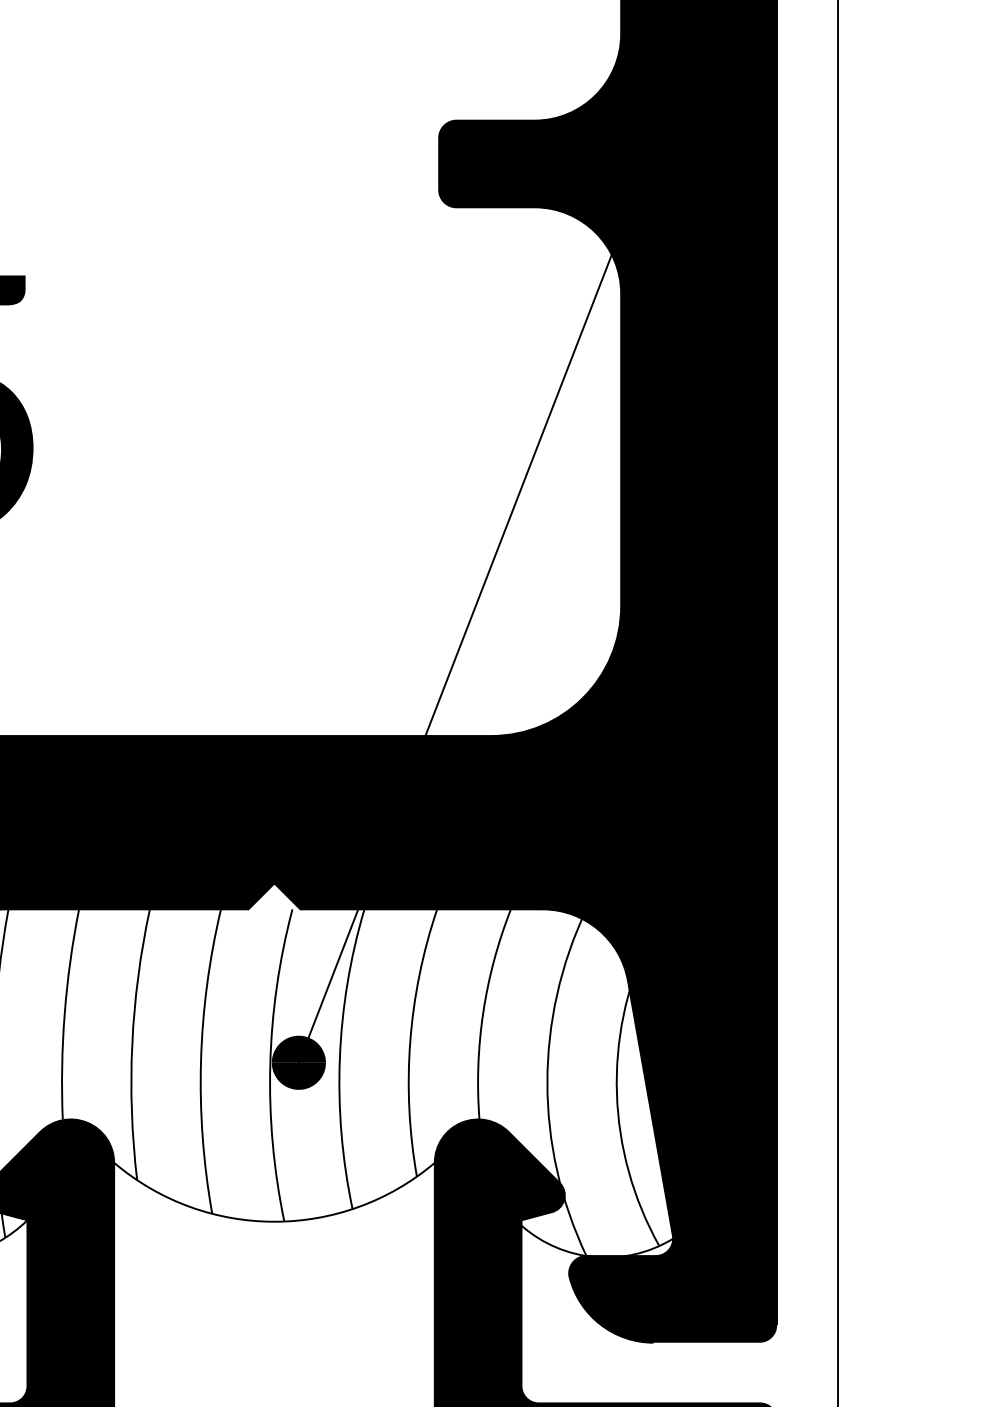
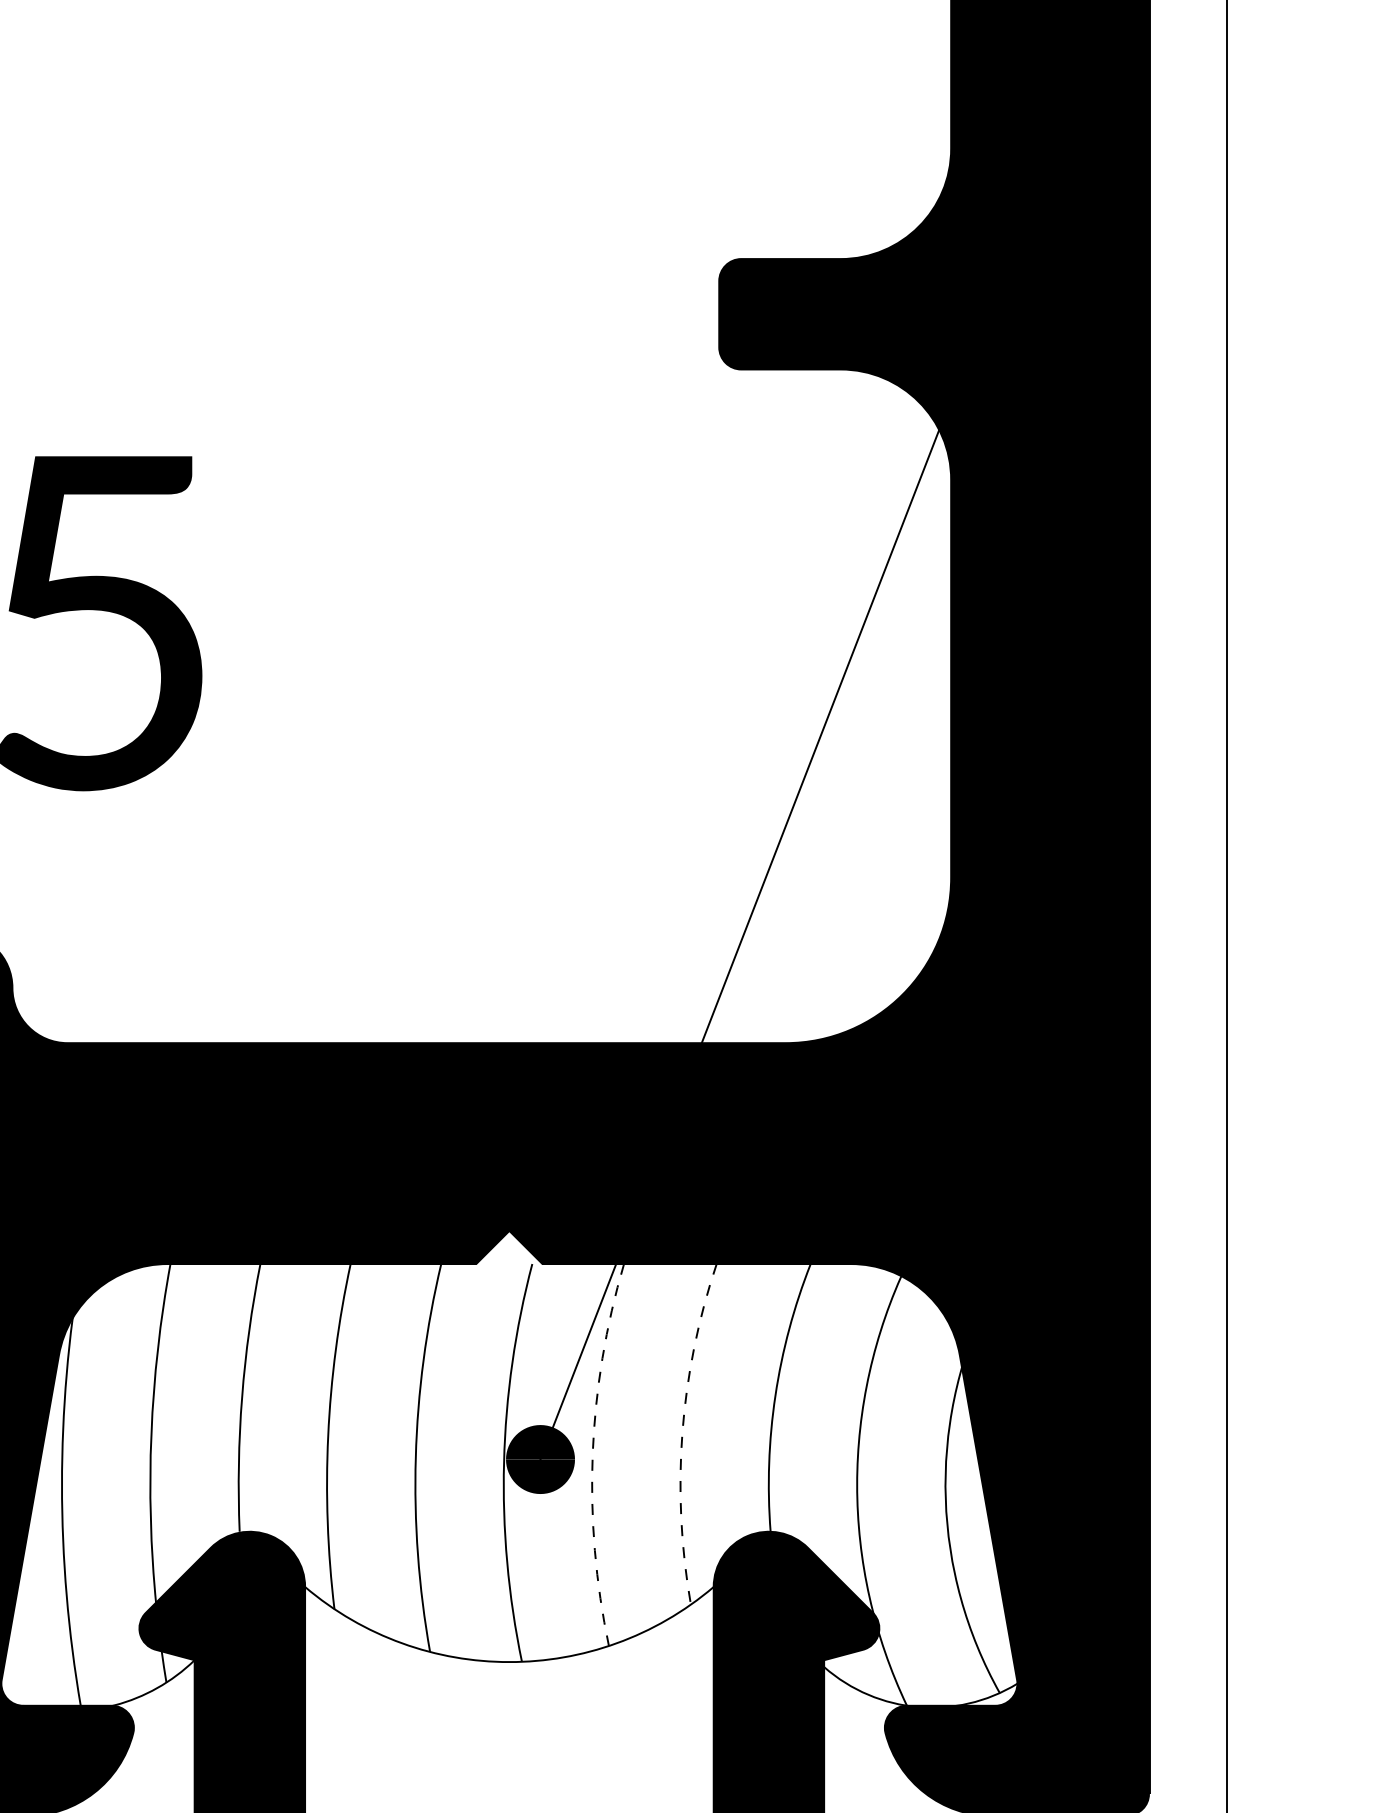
arc: (410, 1041) -> (682, 1432), solid -> dashed
arc: (339, 1058) -> (592, 1454), solid -> dashed

